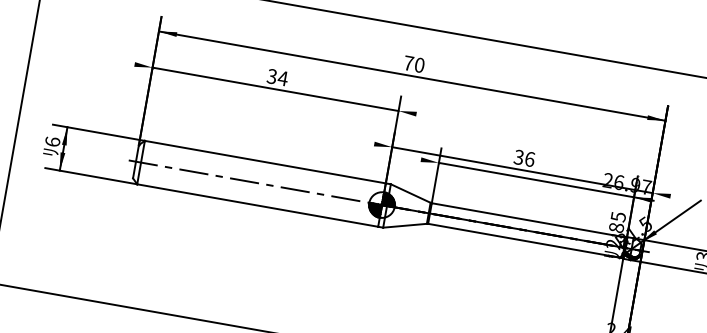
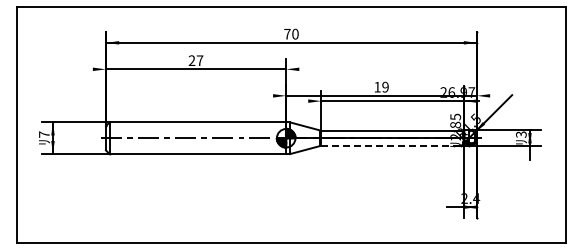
text: (276, 77) -> (195, 60), 34 -> 27
text: (52, 141) -> (44, 134), 6 -> 7
text: (524, 157) -> (381, 86), 36 -> 19
line: (526, 240) -> (393, 145), solid -> dashed

